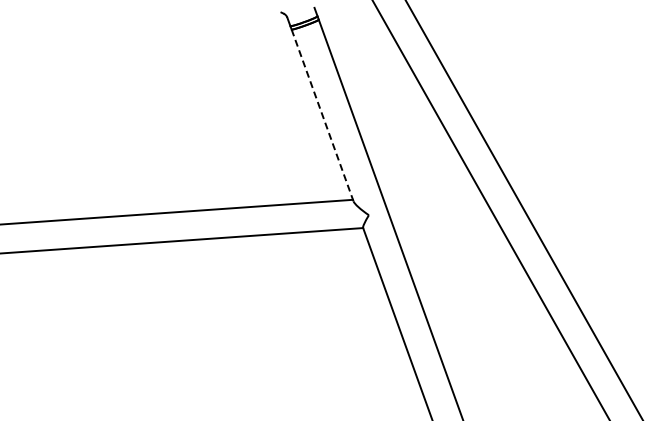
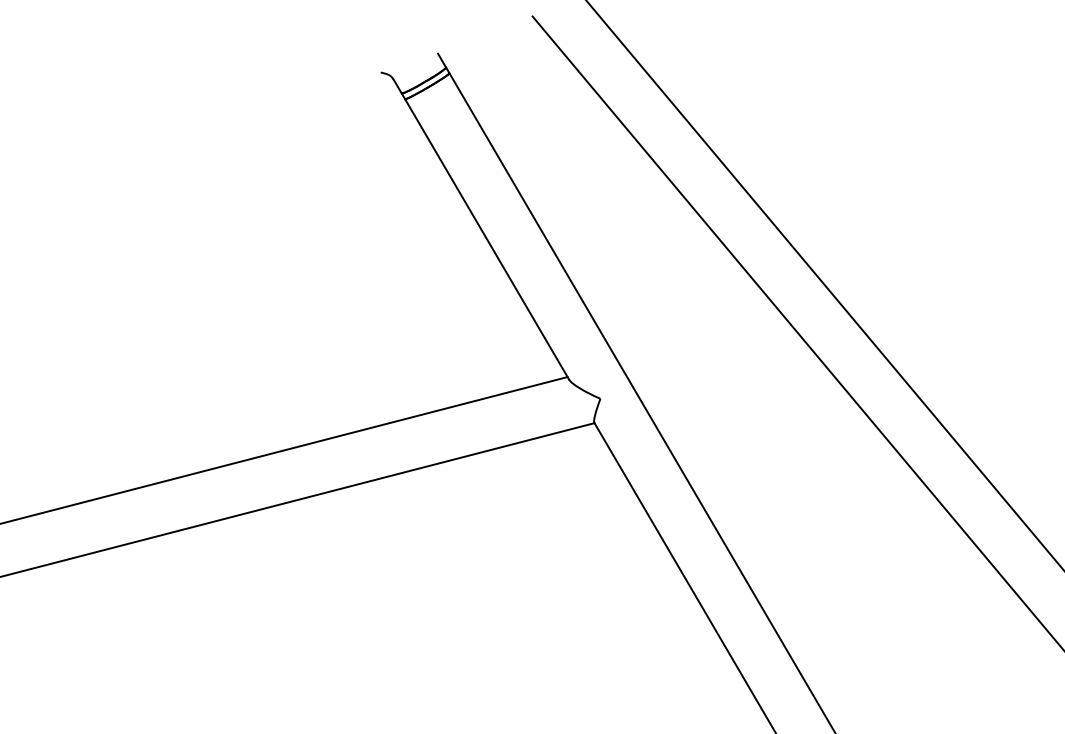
line: (322, 115) -> (486, 239), dashed -> solid

